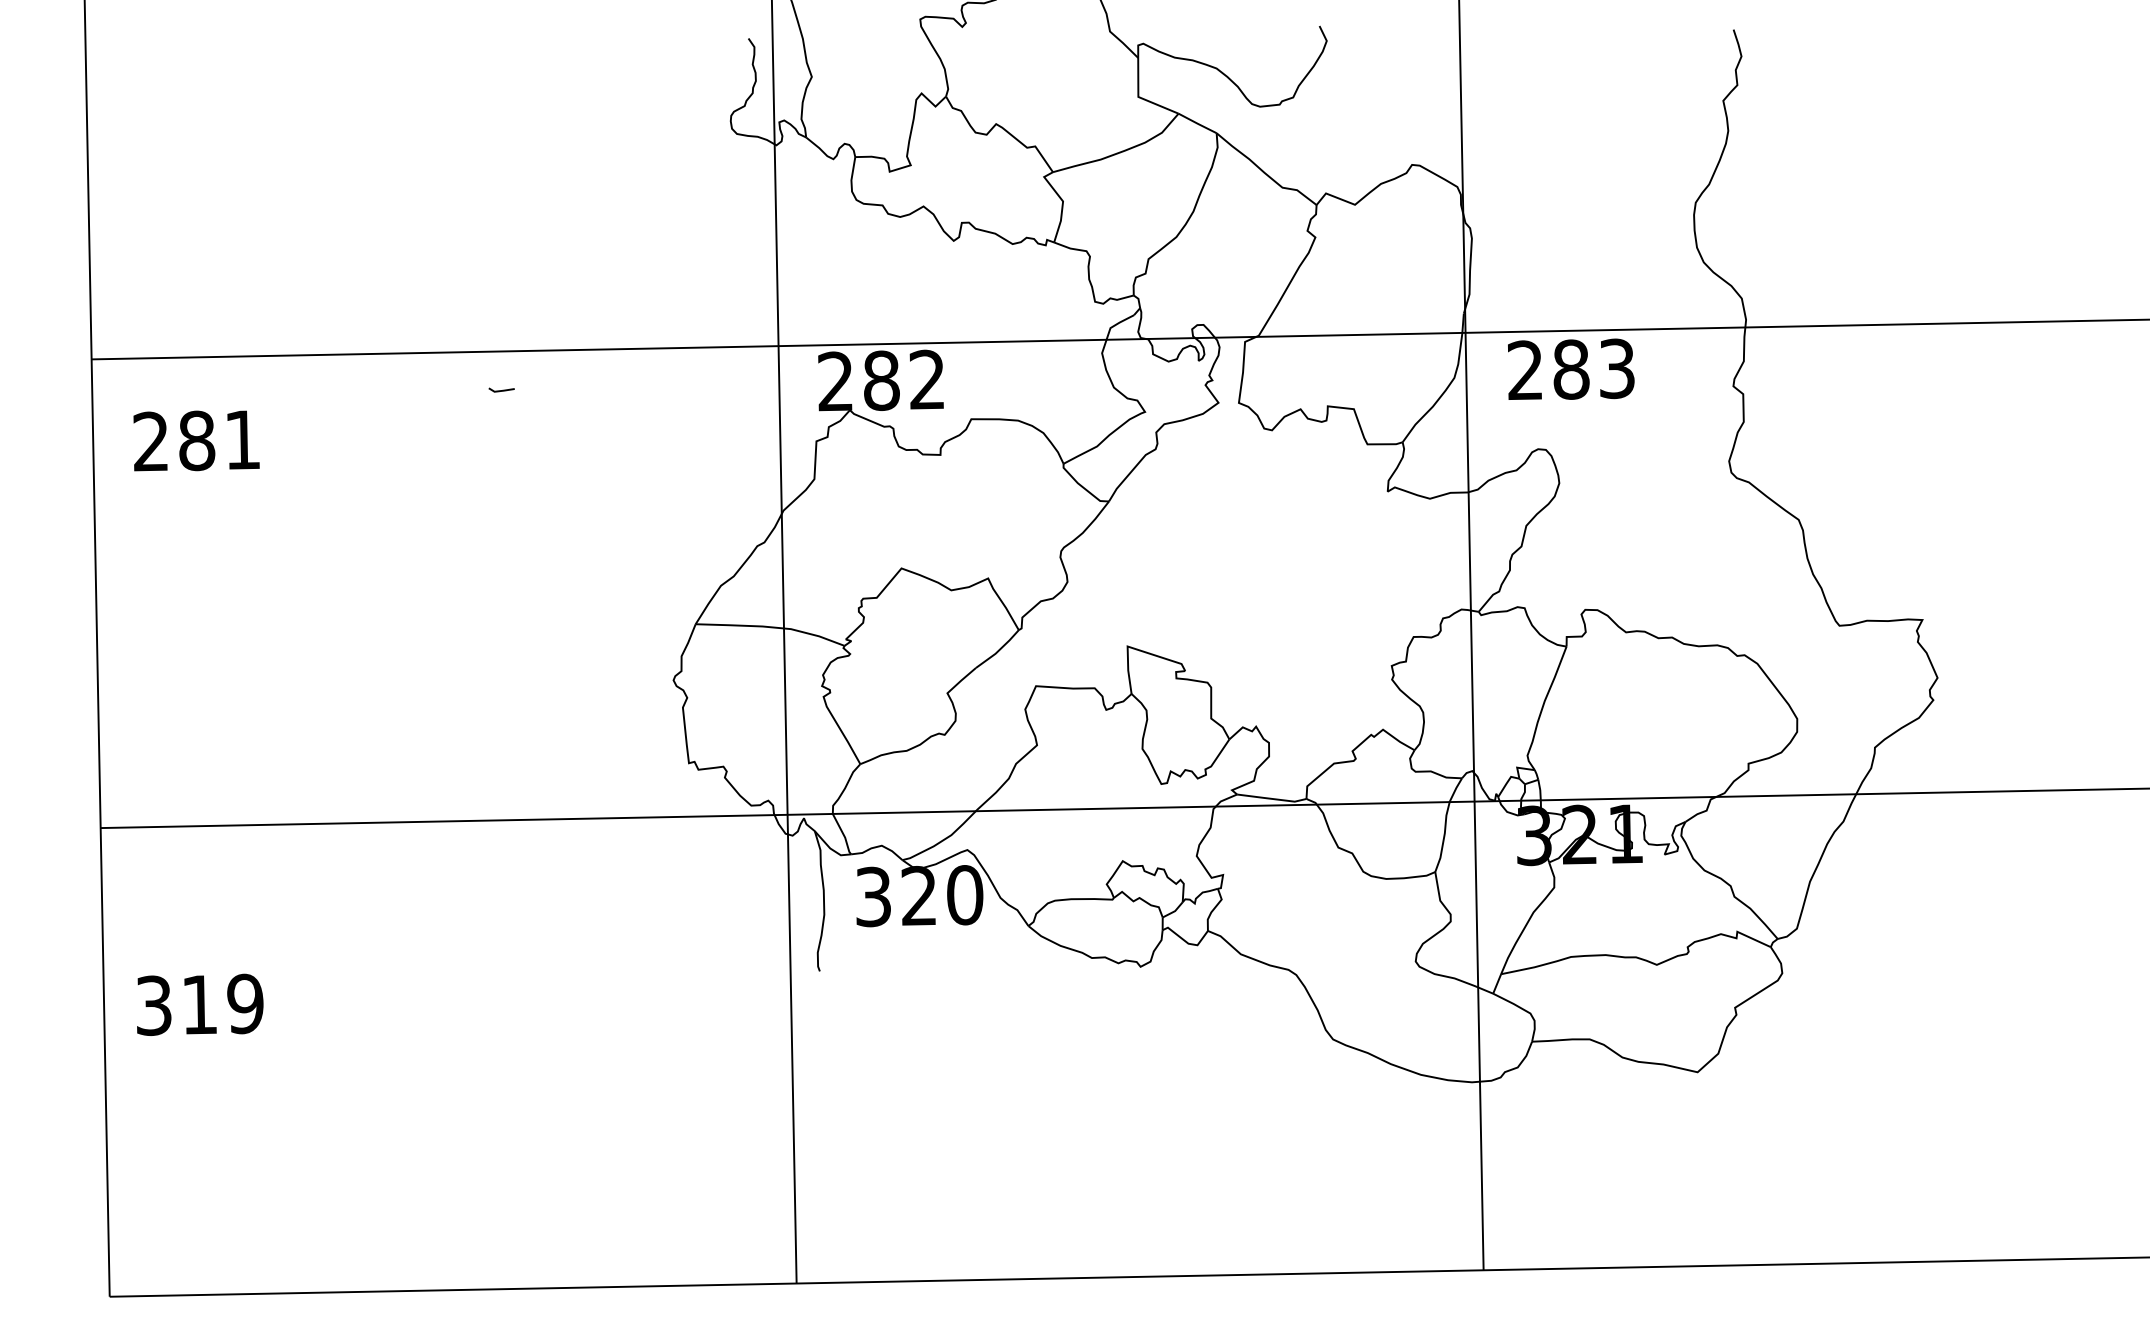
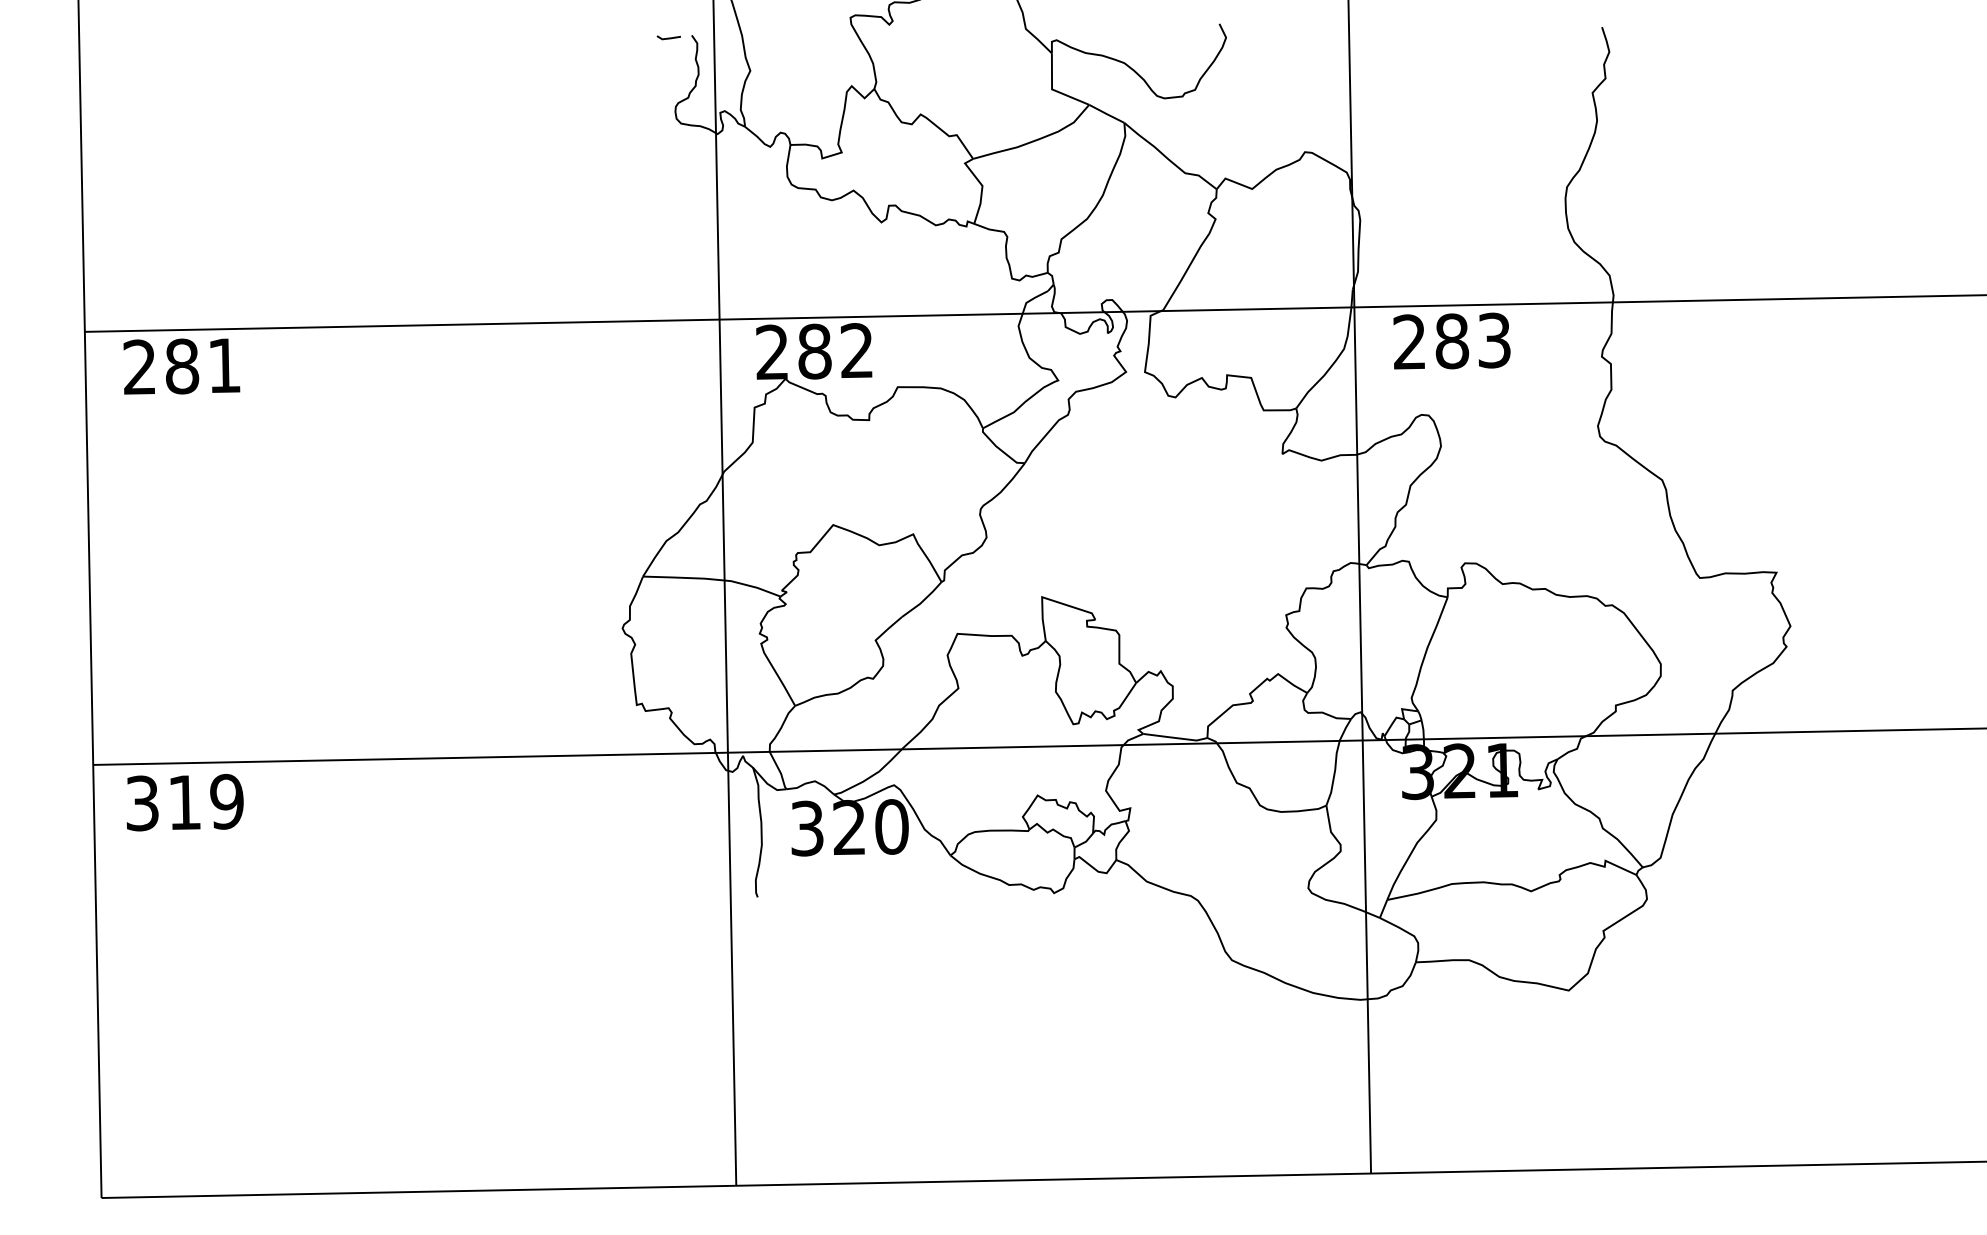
line: (502, 389) -> (669, 37), moved
text: (196, 440) -> (181, 366), moved
text: (200, 1004) -> (185, 802), moved

